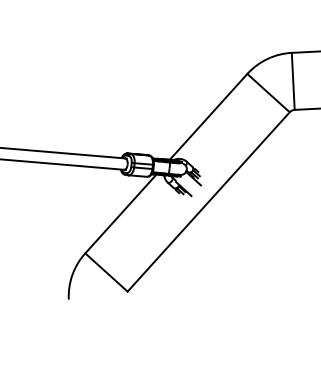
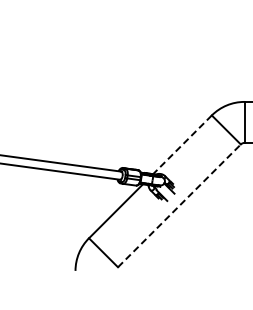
line: (208, 116) -> (182, 144), solid -> dashed
line: (208, 201) -> (179, 205), solid -> dashed

